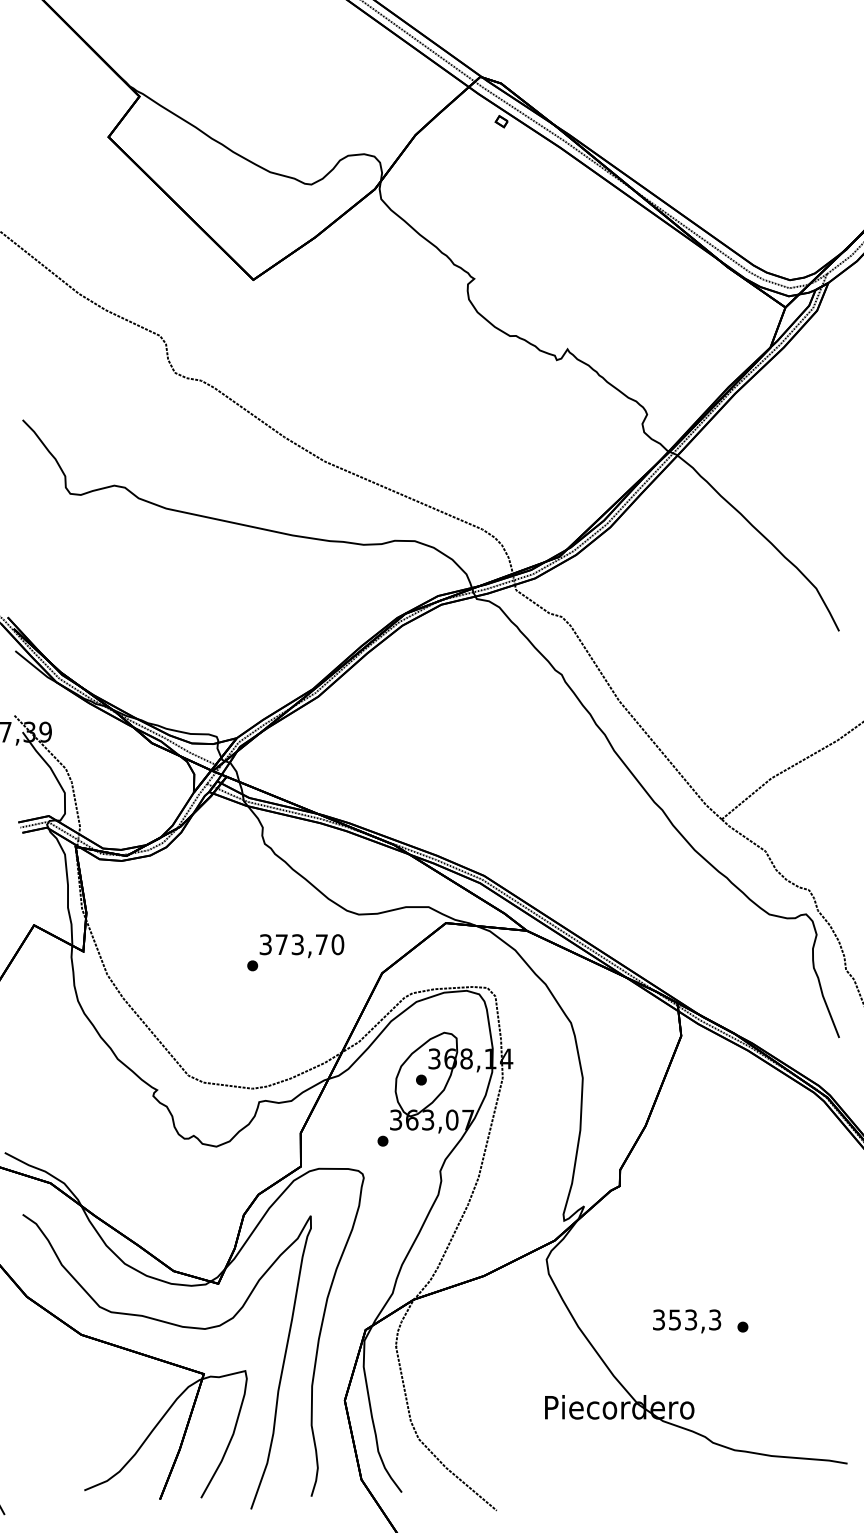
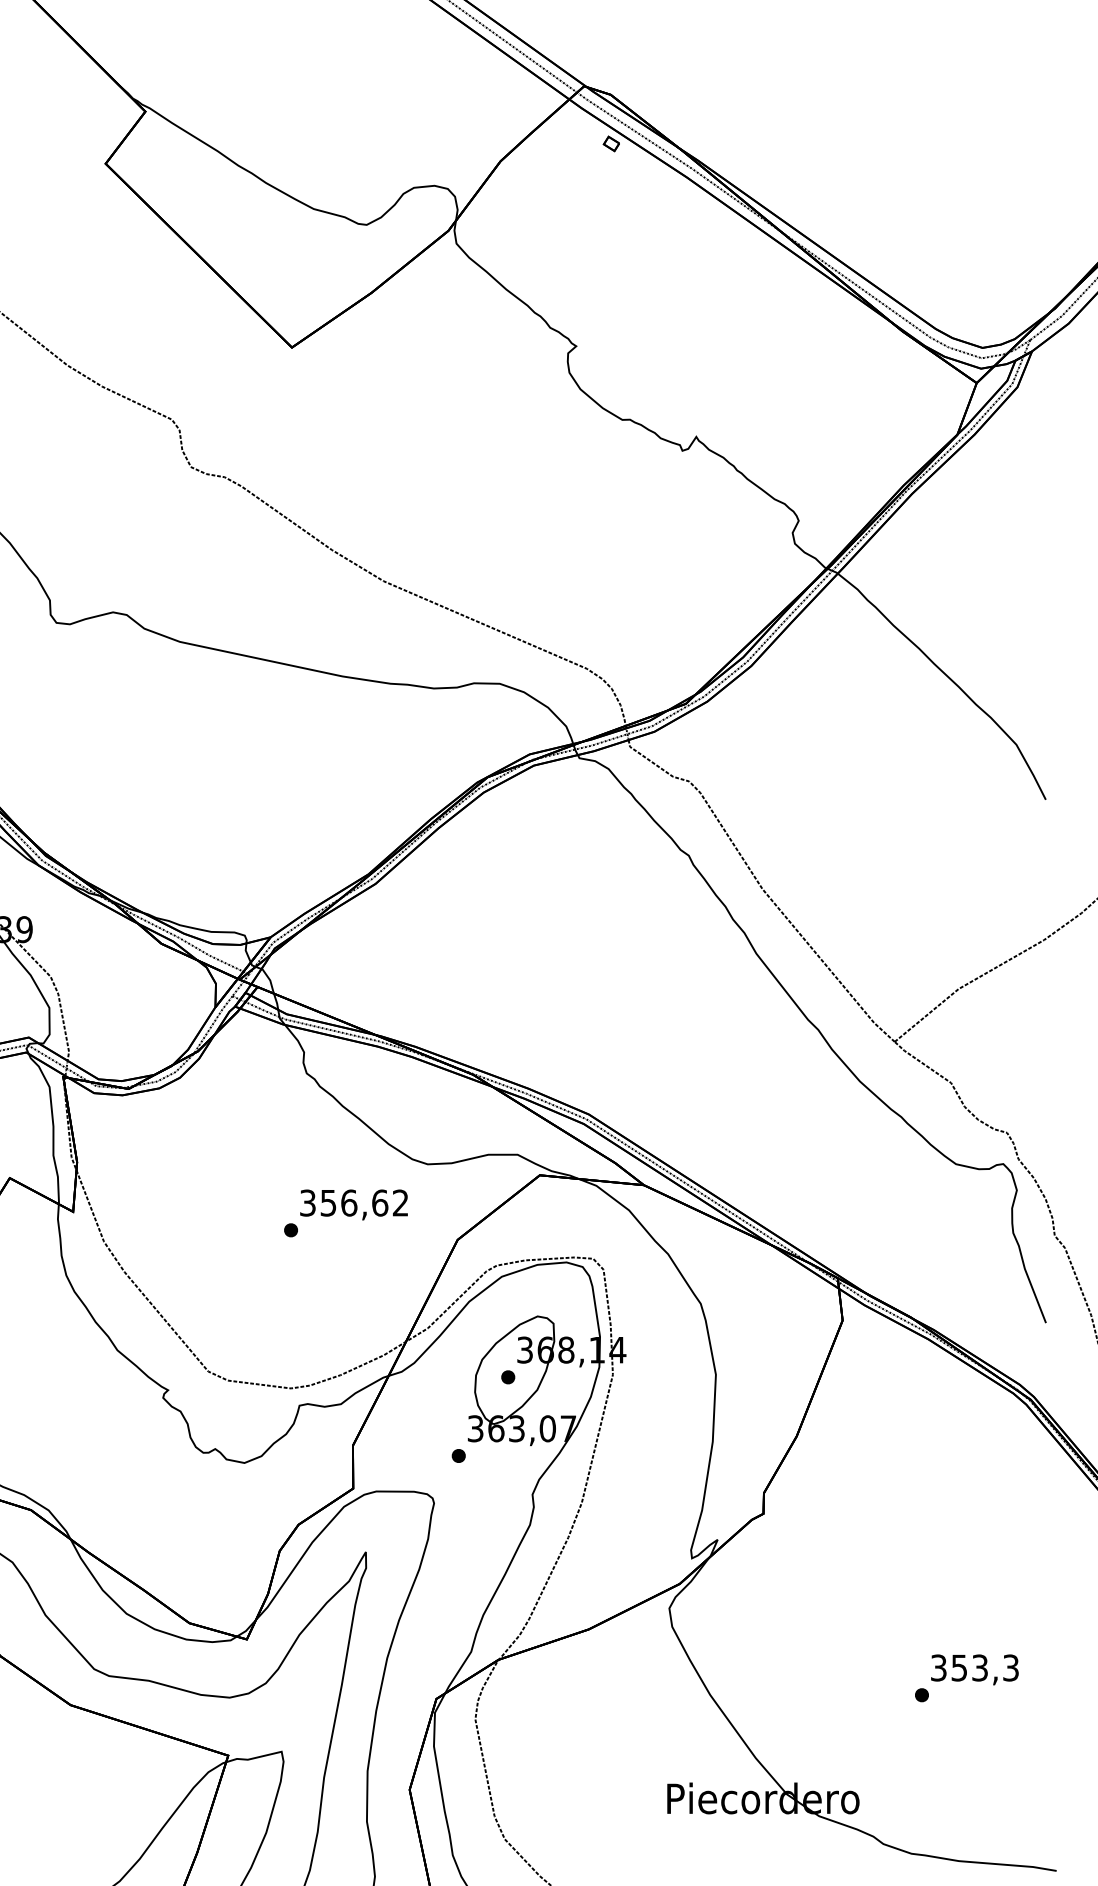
text: (309, 944) -> (364, 1202), 373,70 -> 356,62
text: (687, 1321) -> (975, 1669), moved

